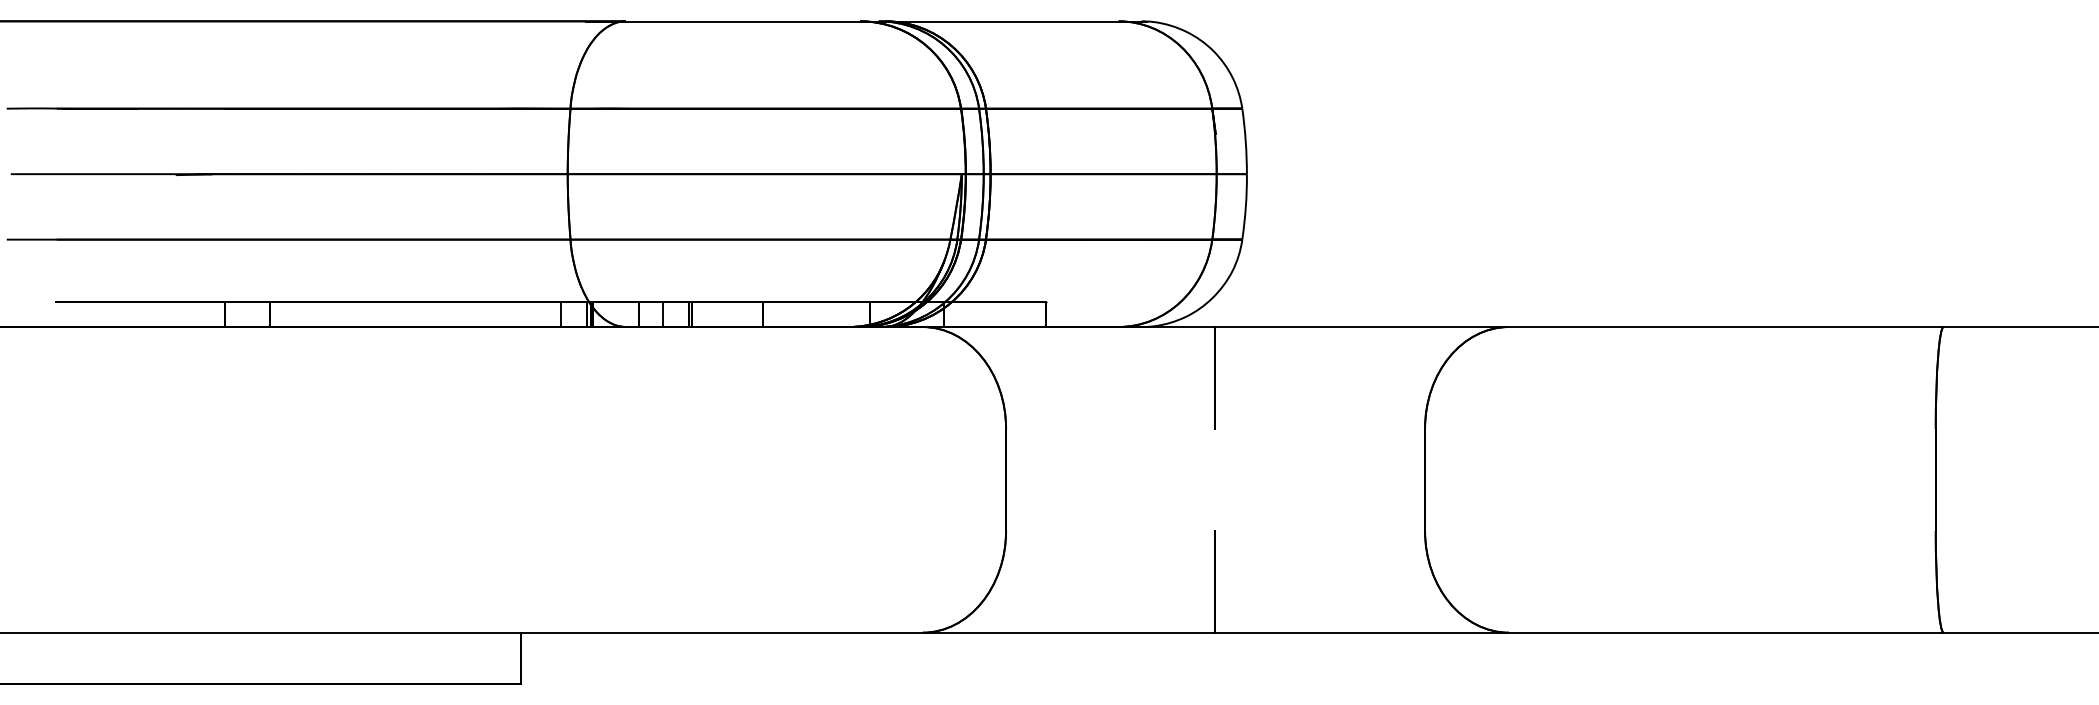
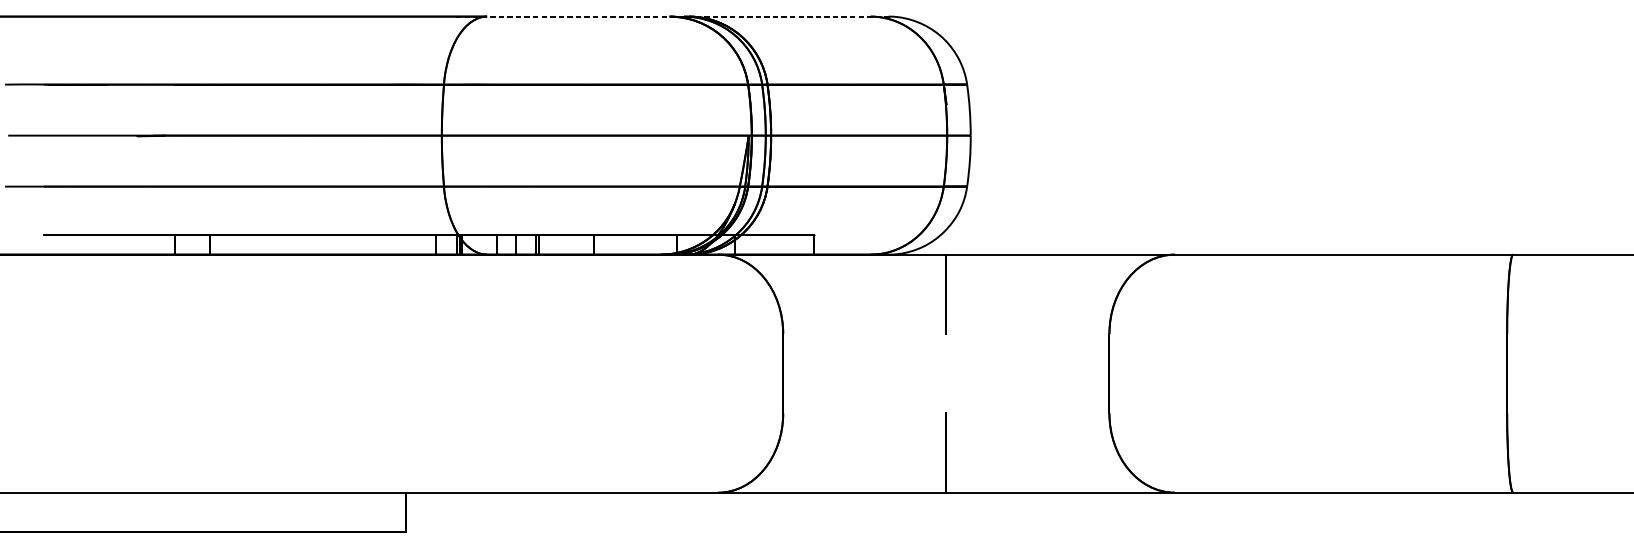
line: (866, 21) -> (674, 16), solid -> dashed

